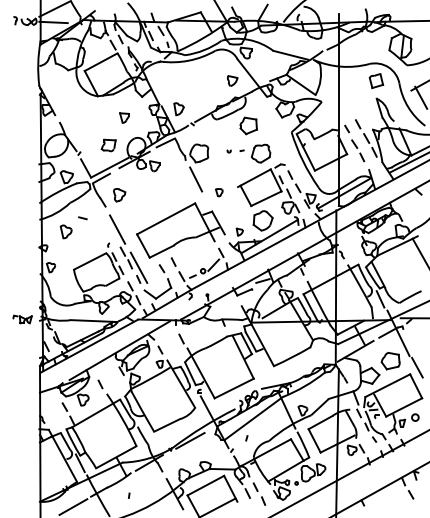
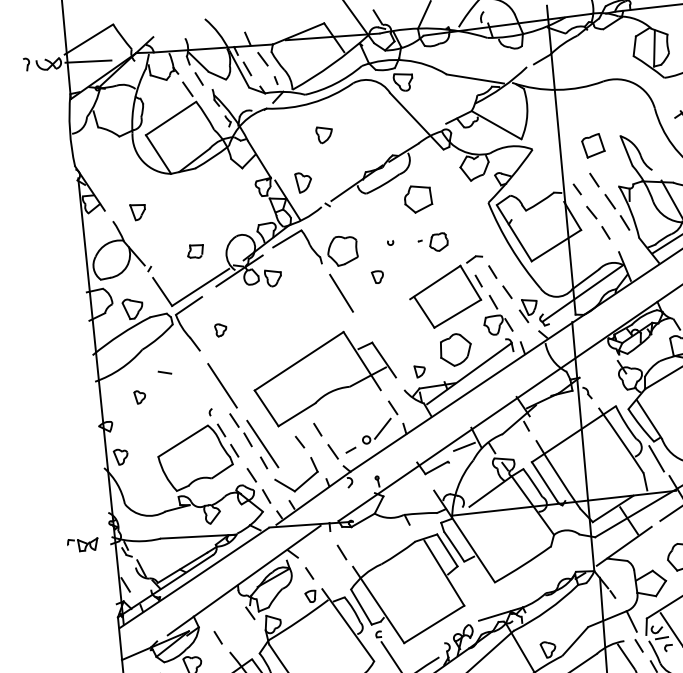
part: (232, 80) -> (324, 134), moved
part: (376, 81) -> (593, 146), moved
part: (124, 117) -> (138, 211), moved
part: (108, 145) -> (195, 251), size x0.7
part: (255, 153) -> (433, 242), size x0.6
part: (219, 192) -> (378, 276), moved
part: (119, 195) -> (220, 330), size x0.6
part: (65, 231) -> (138, 396), size x0.6

